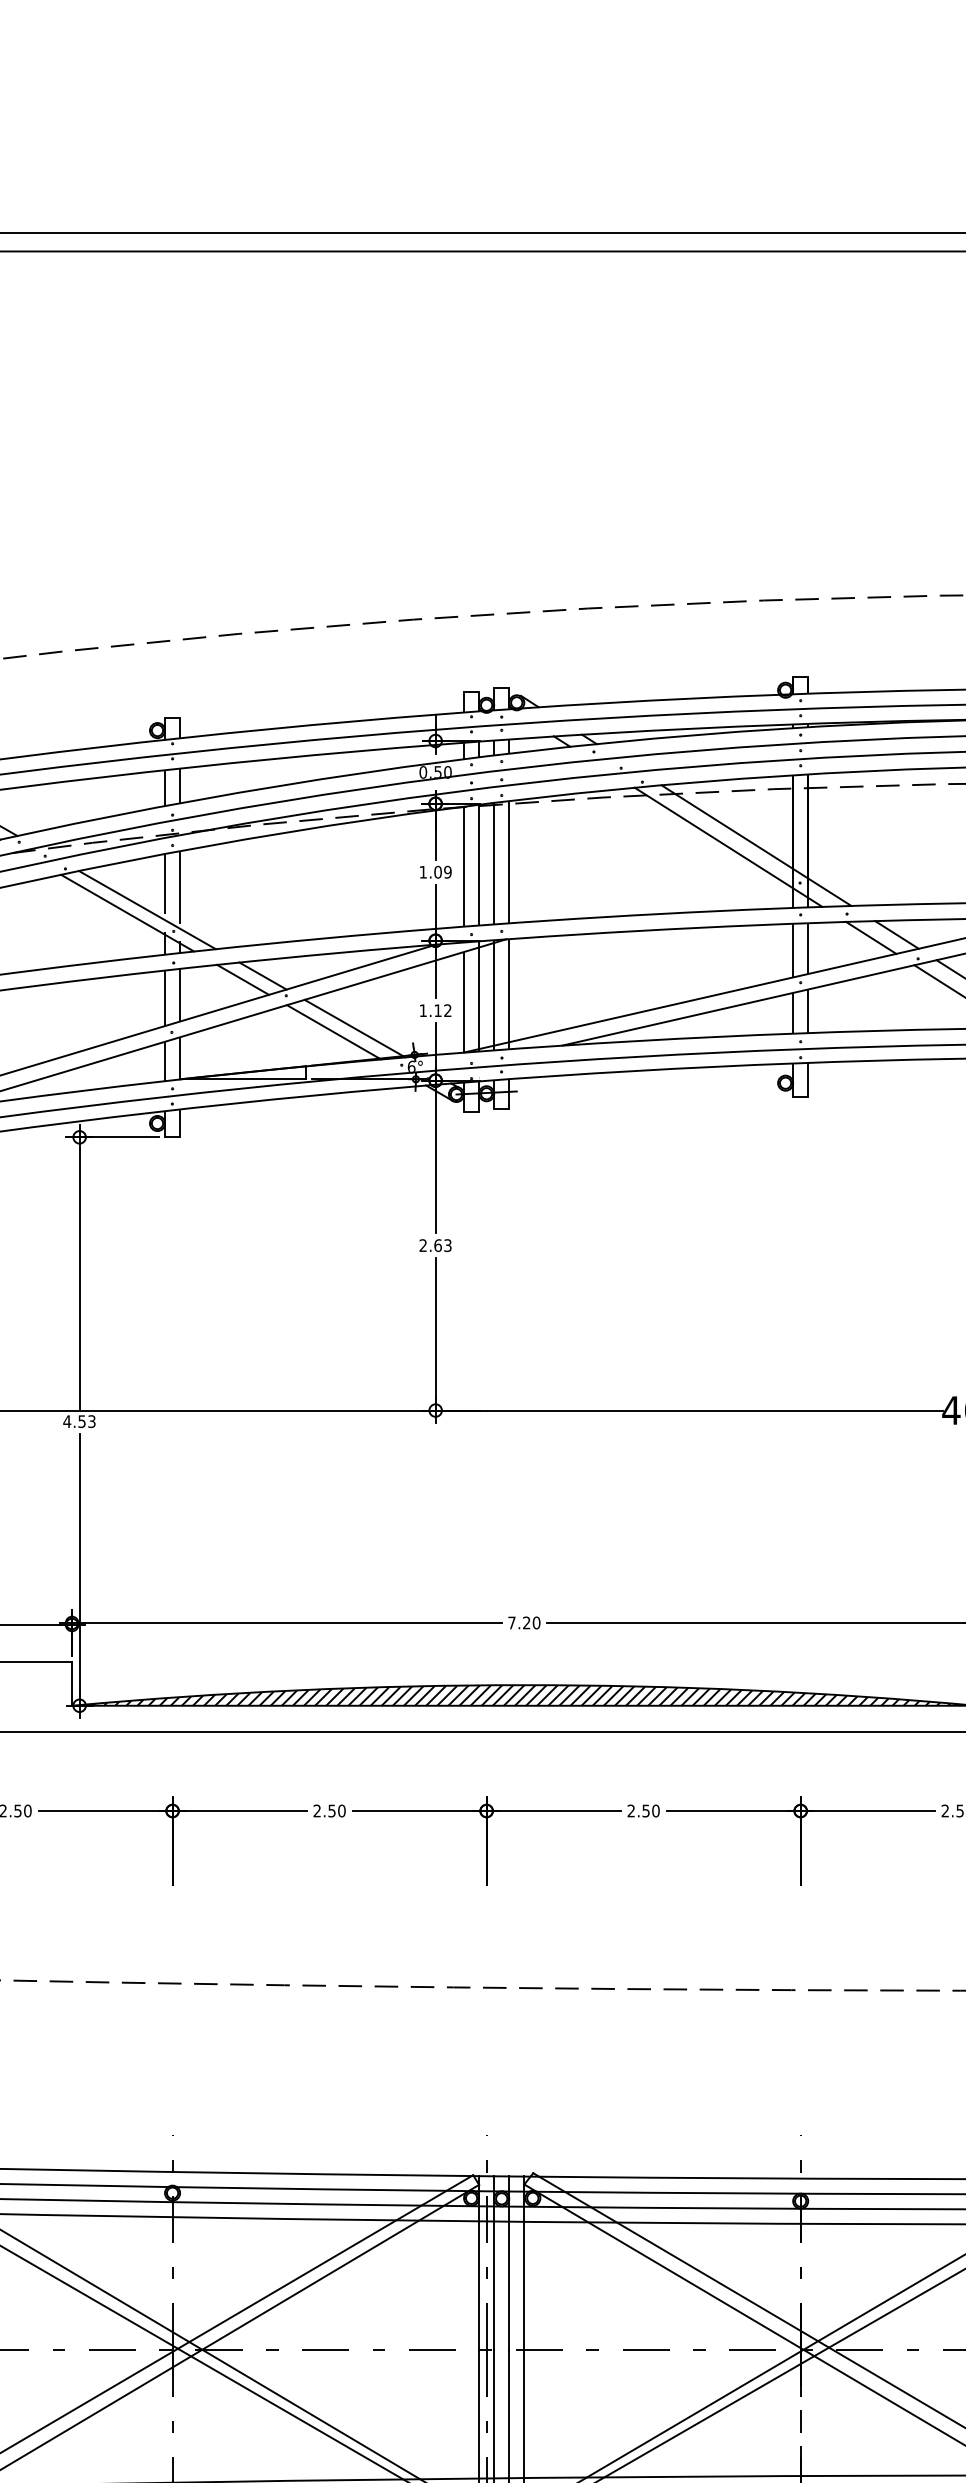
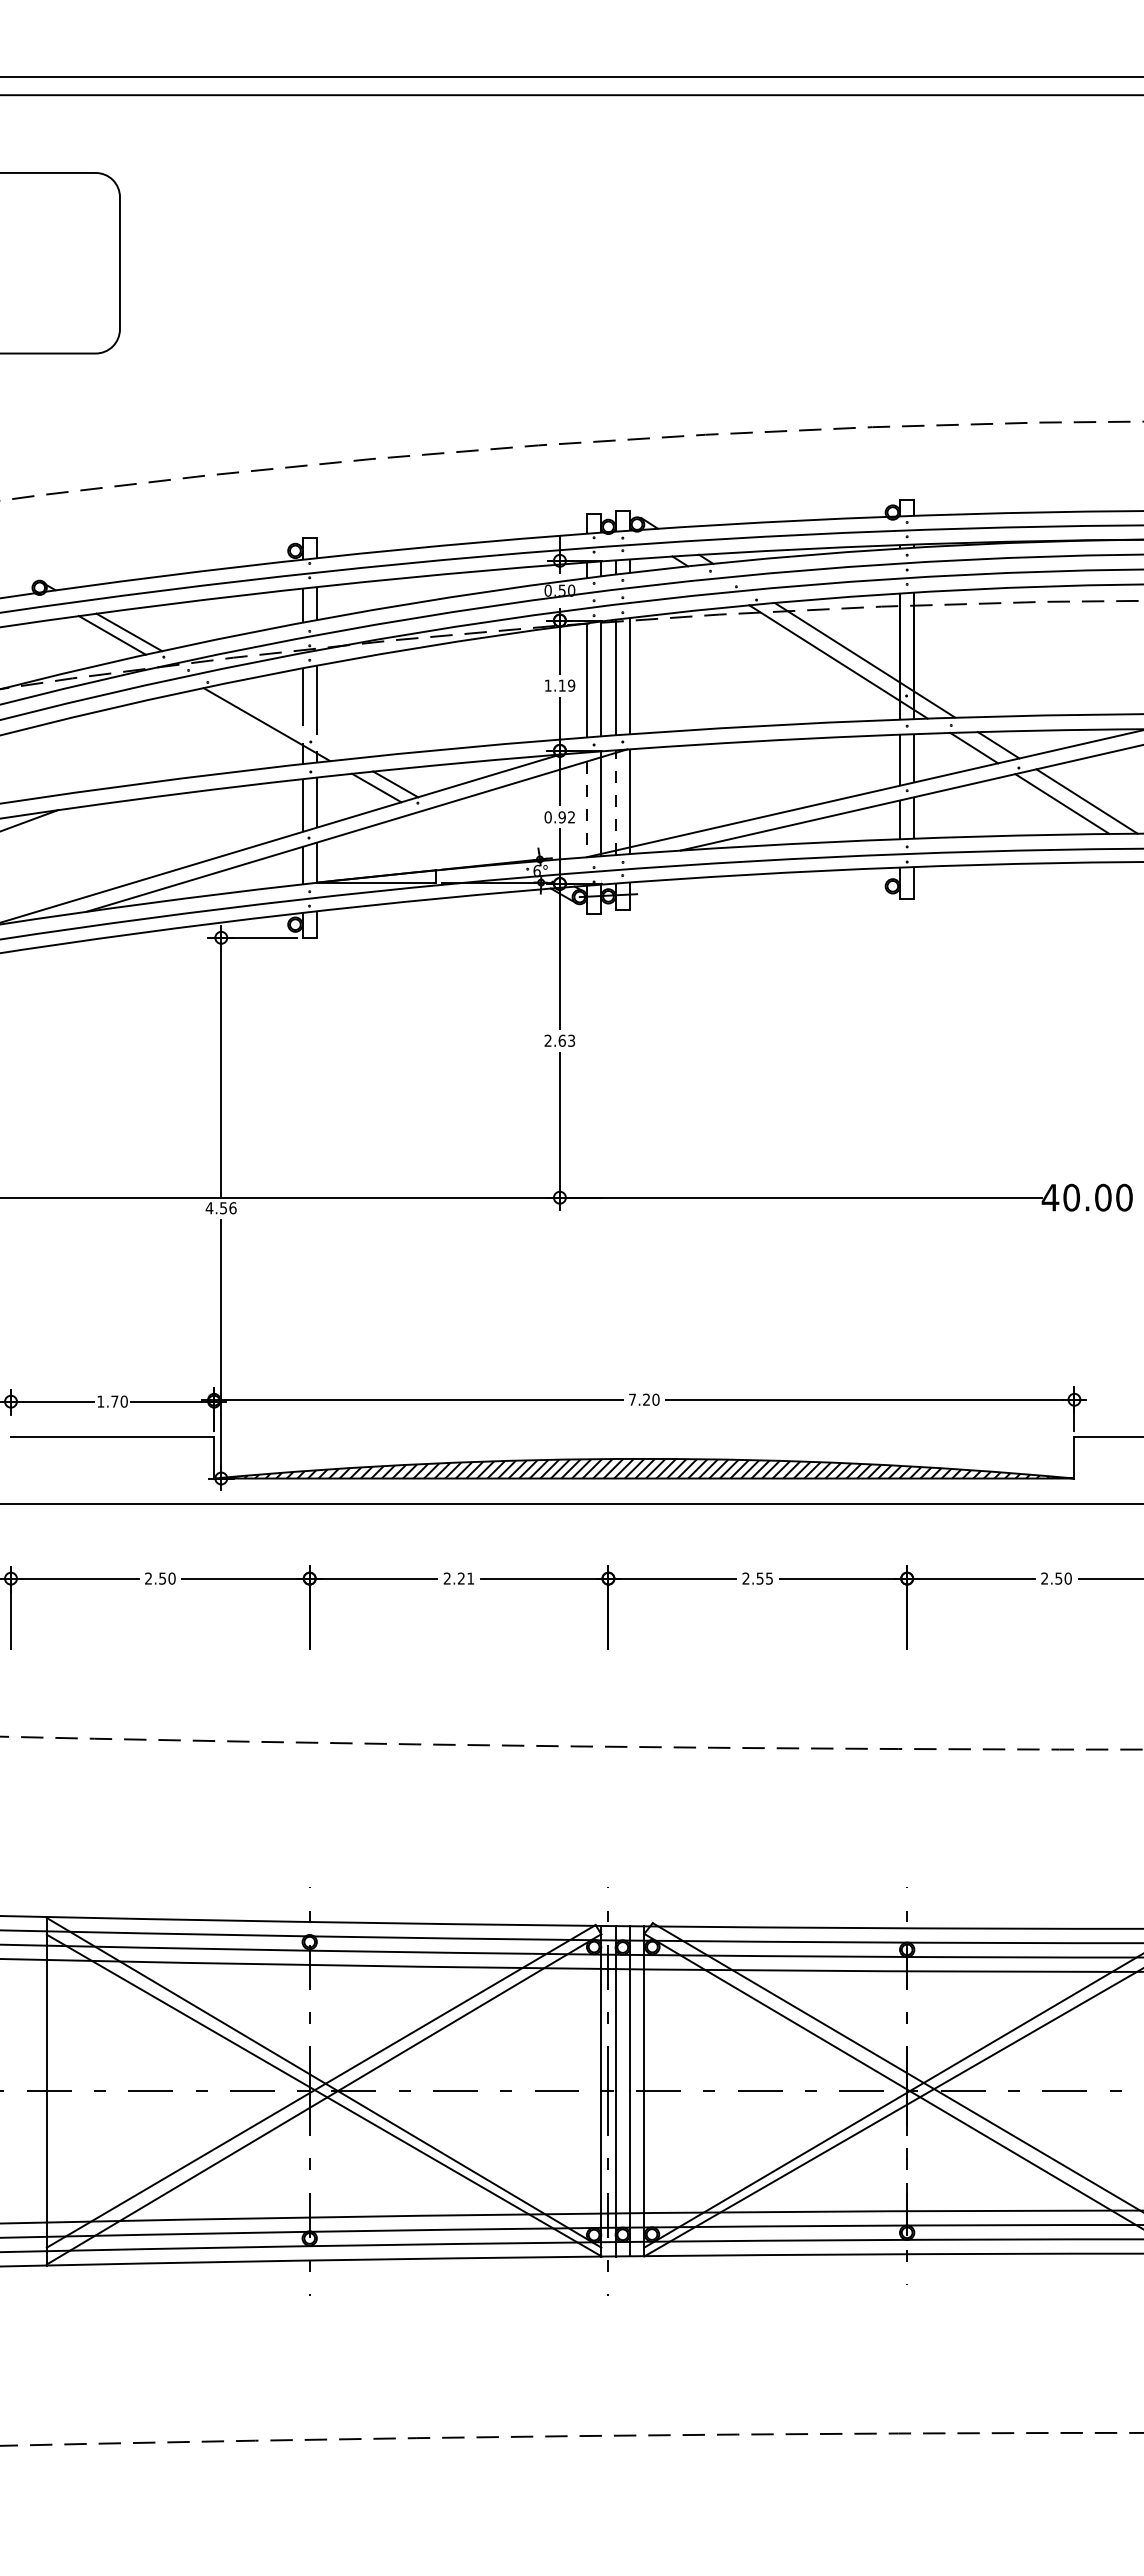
text: (437, 872) -> (561, 685), 1.09 -> 1.19
line: (147, 909) -> (285, 721), removed
line: (494, 995) -> (615, 802), solid -> dashed
line: (463, 1002) -> (586, 809), solid -> dashed
text: (429, 1010) -> (554, 817), 1.12 -> 0.92
line: (355, 1028) -> (483, 834), removed
line: (333, 1031) -> (462, 837), removed
text: (91, 1421) -> (232, 1208), 4.53 -> 4.56
text: (337, 1810) -> (466, 1578), 2.50 -> 2.21
text: (655, 1810) -> (769, 1578), 2.50 -> 2.55

